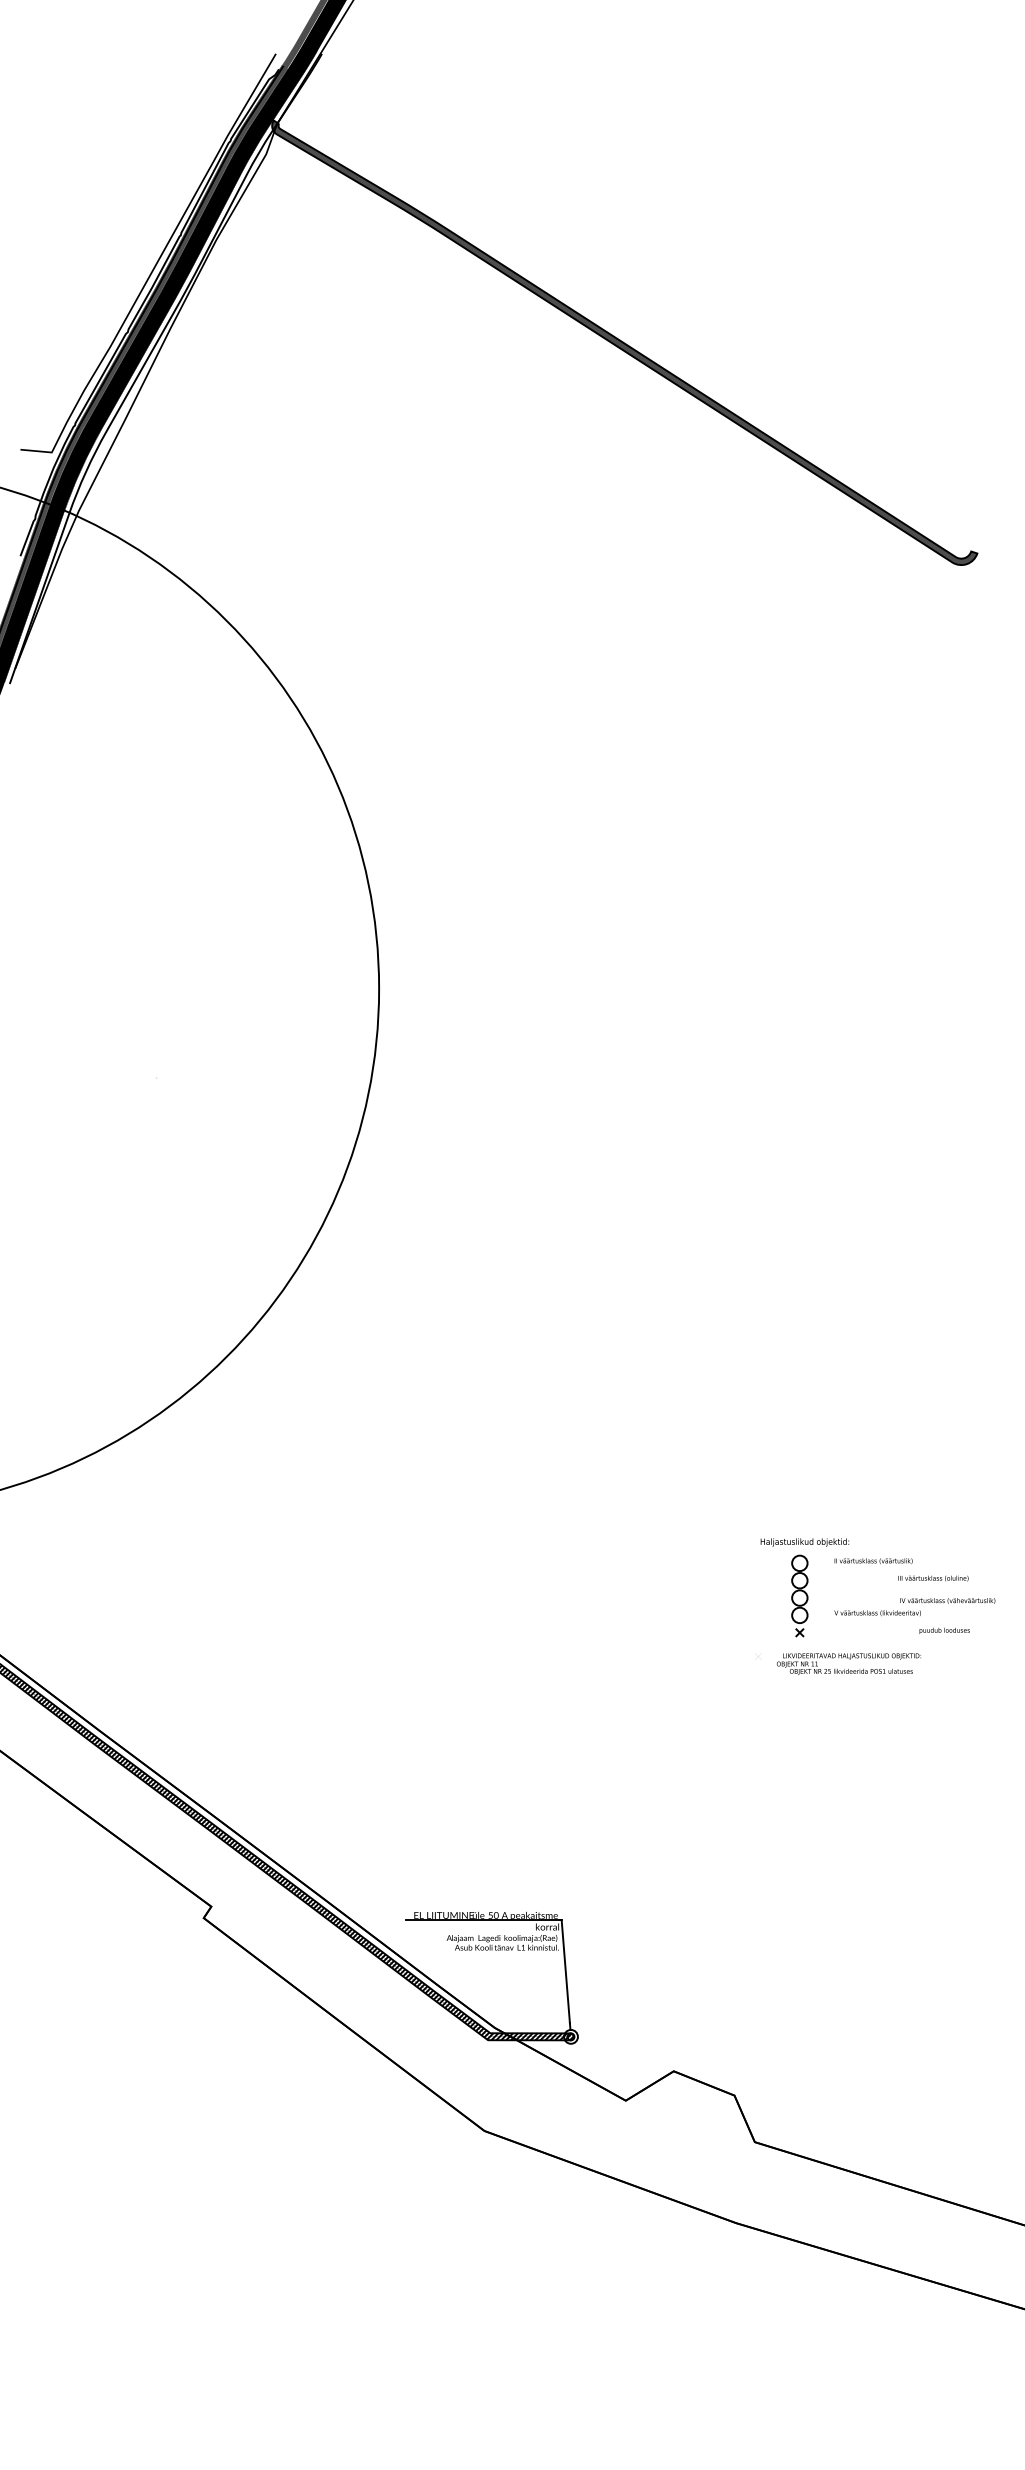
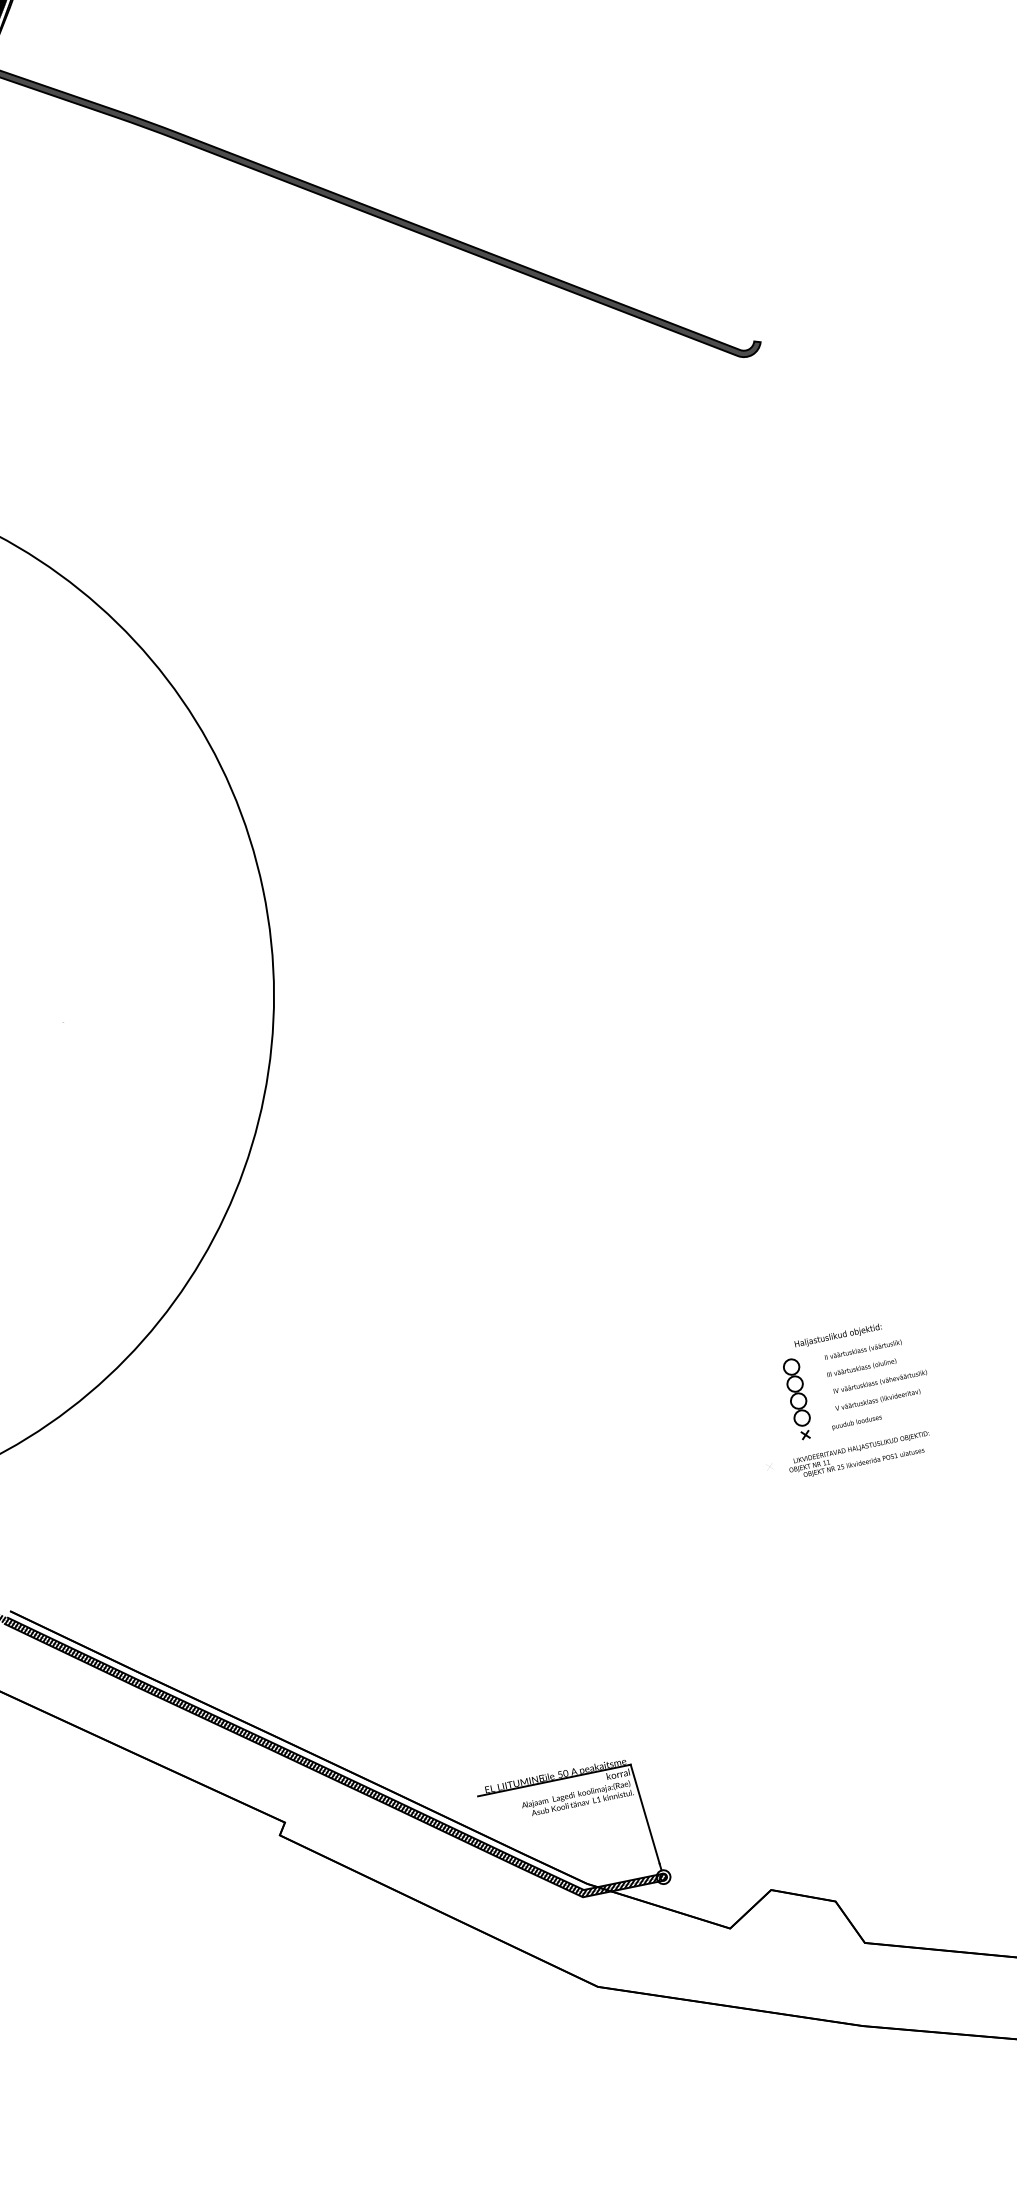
text: (804, 1542) -> (837, 1336), moved
text: (933, 1578) -> (861, 1367), moved
text: (947, 1600) -> (880, 1381), moved
text: (944, 1630) -> (856, 1422), moved

